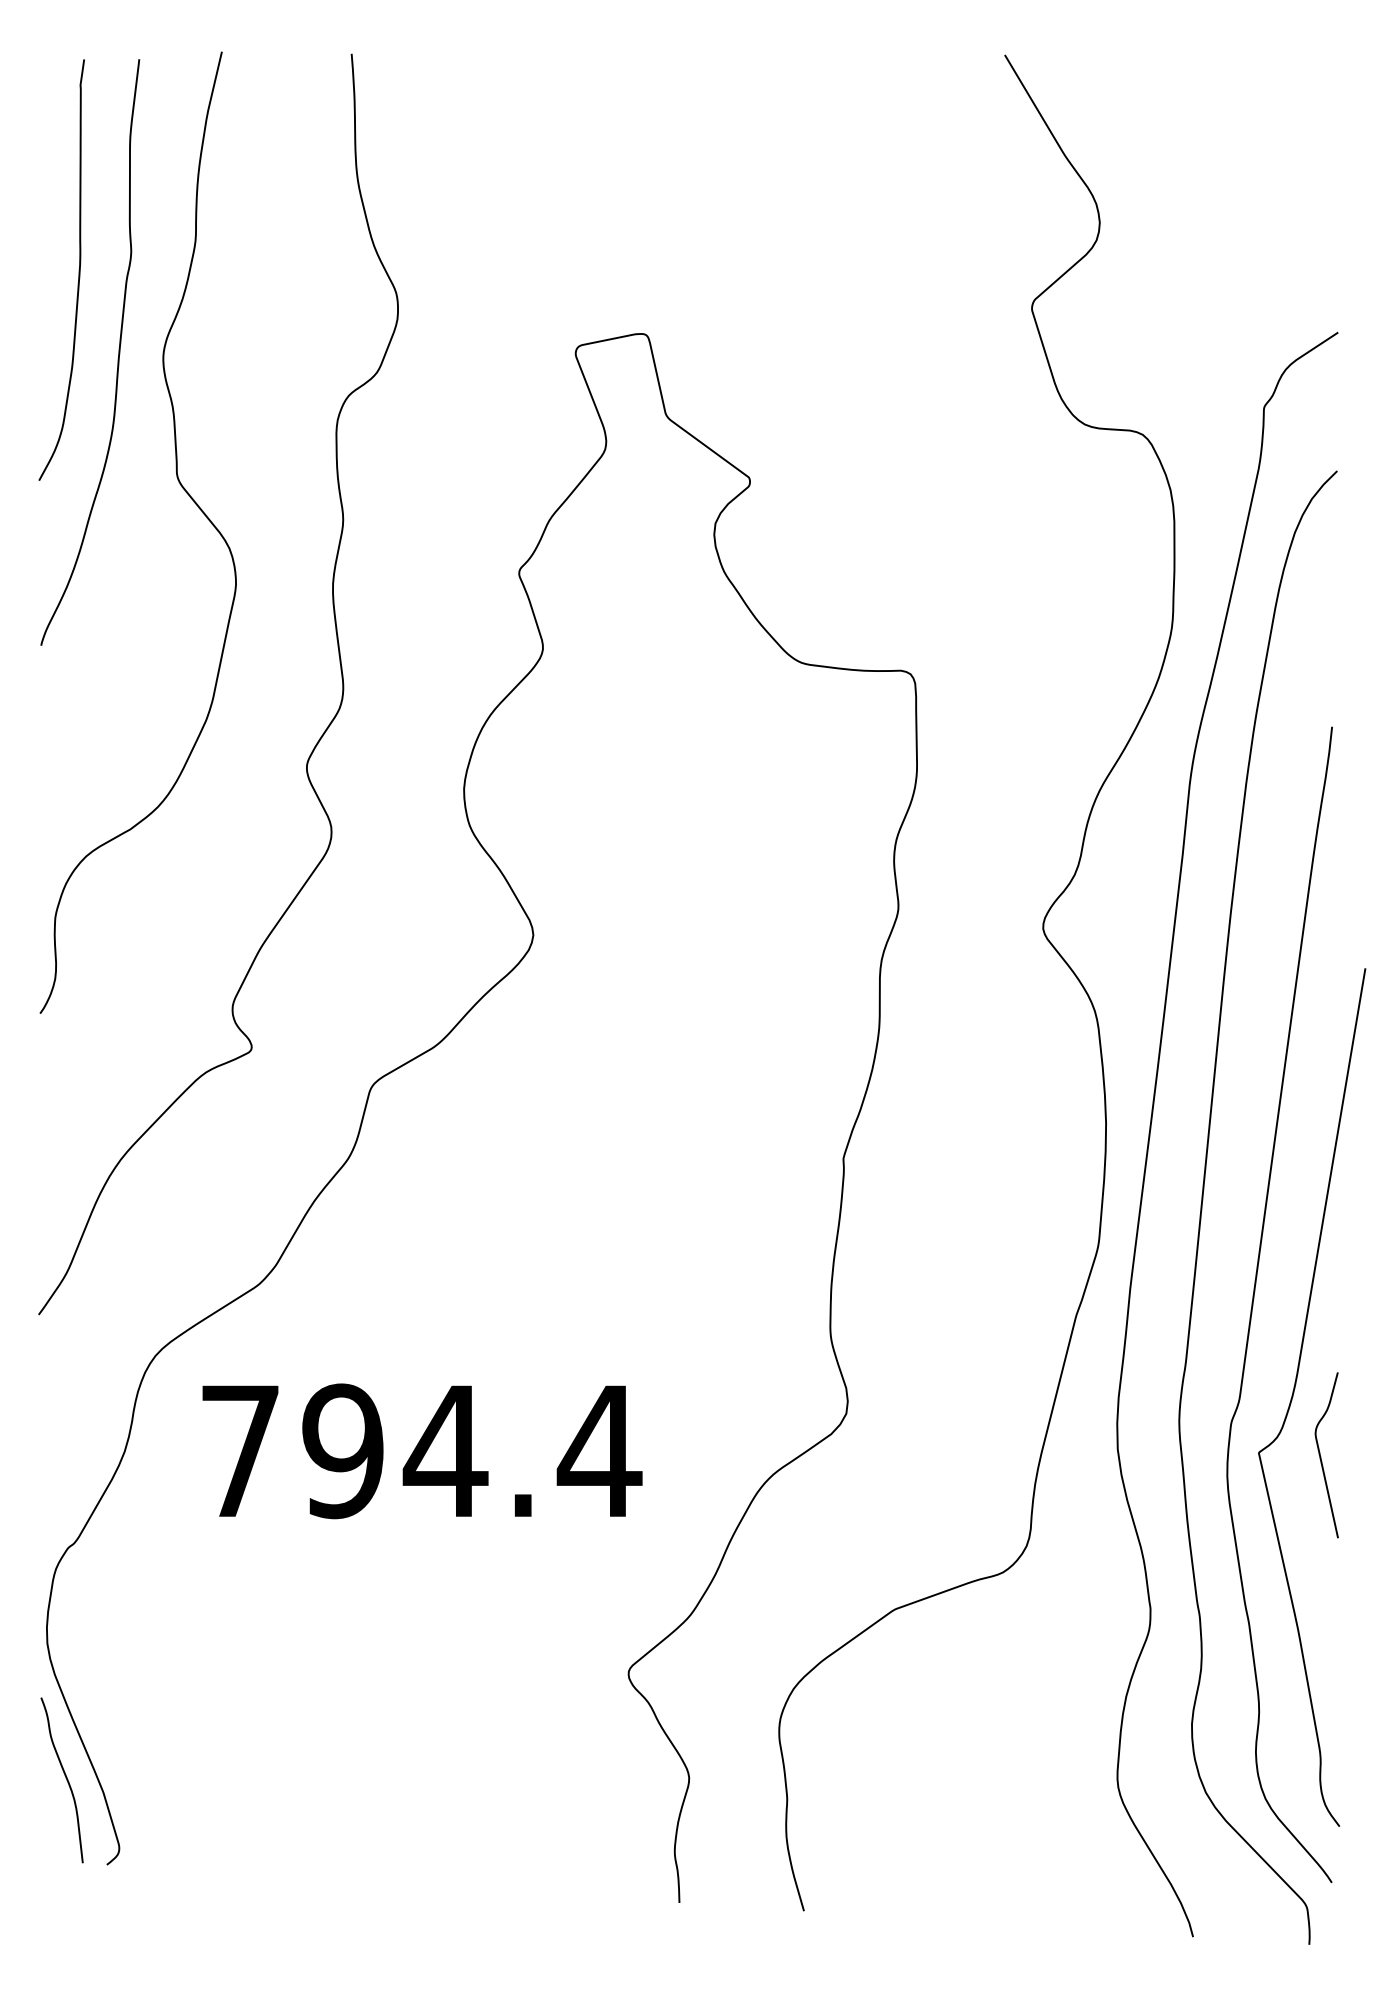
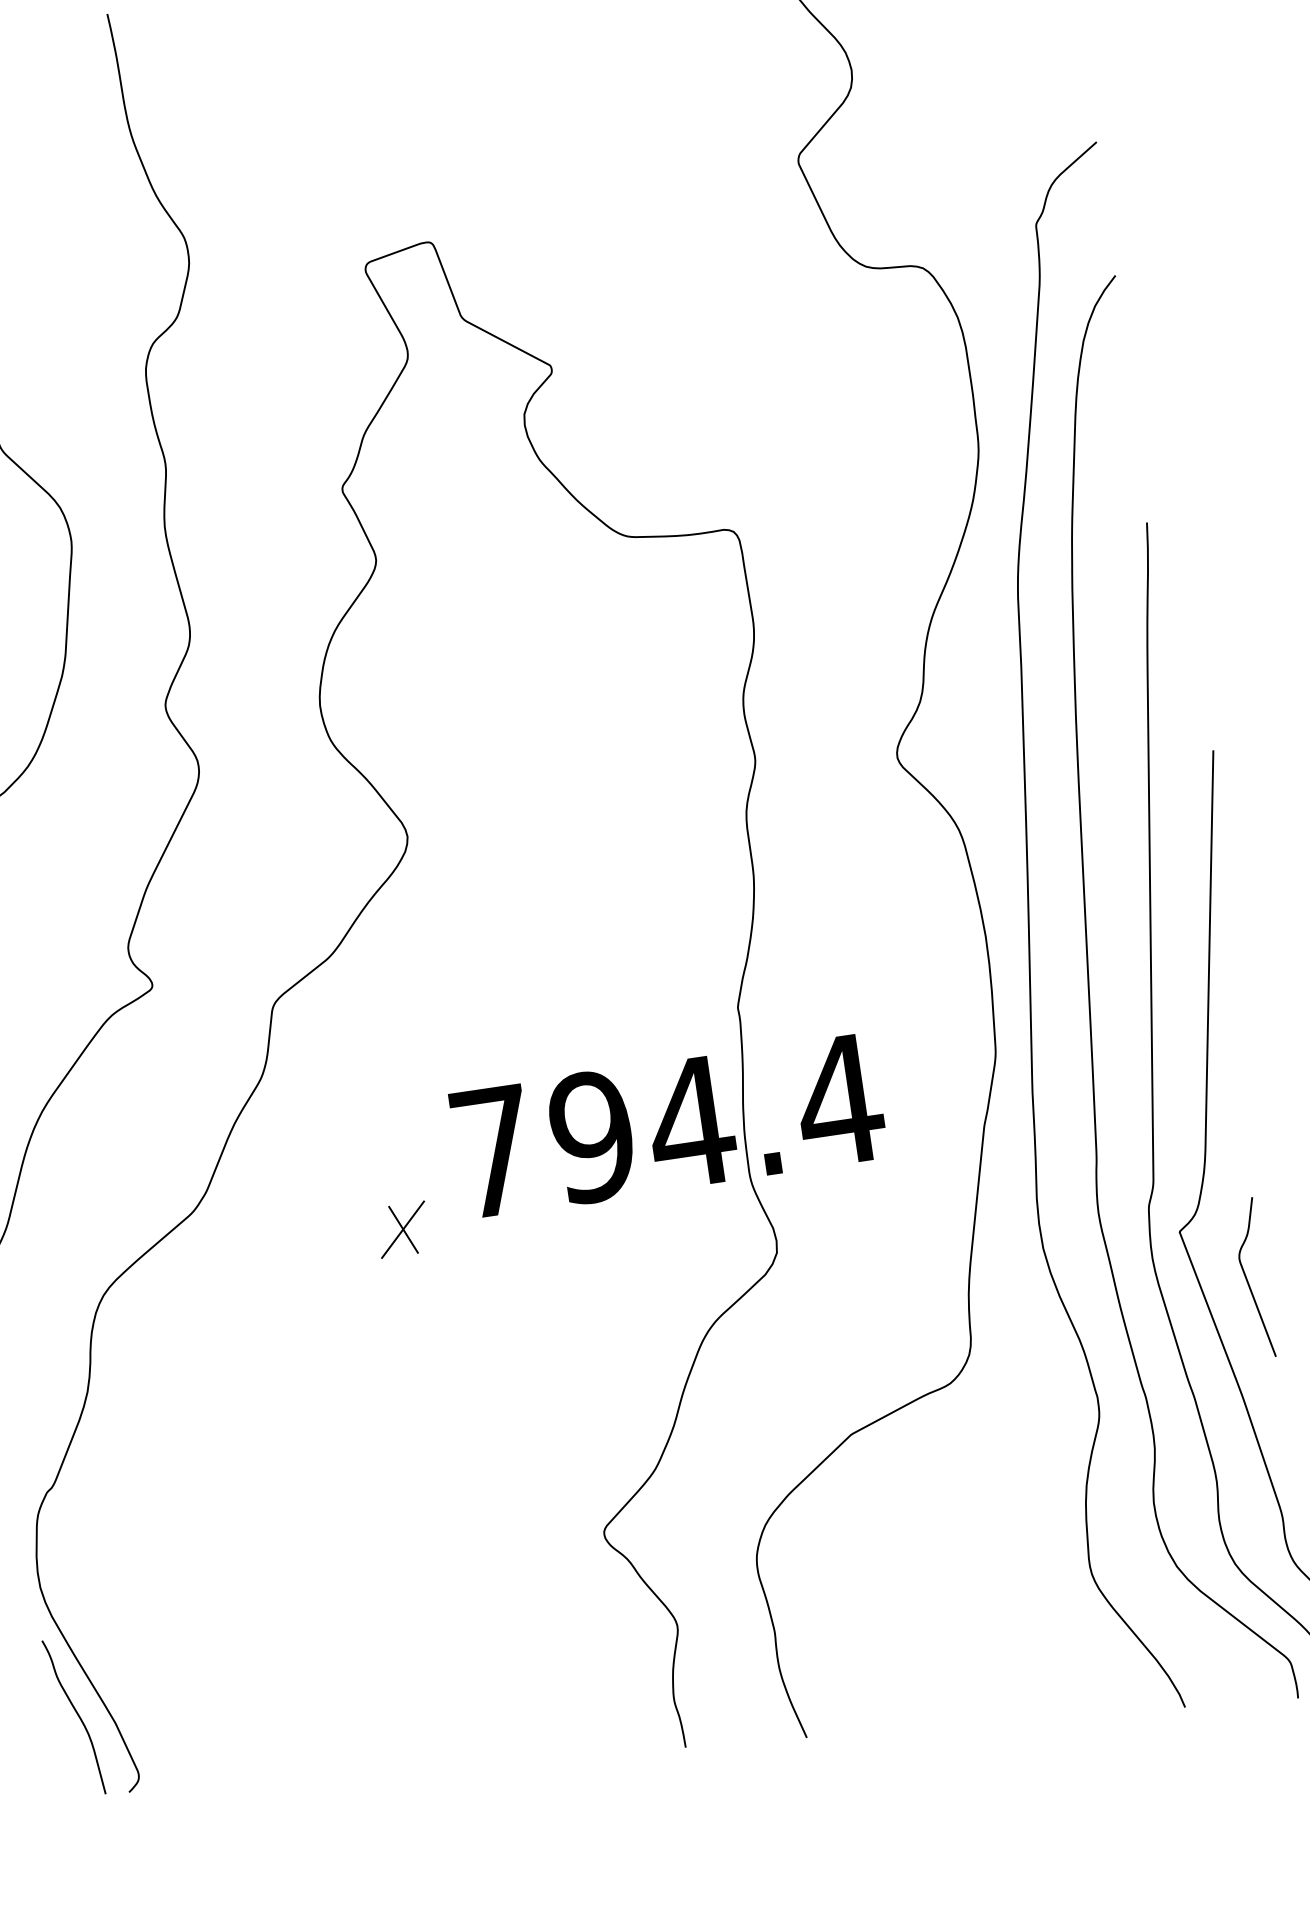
part: (469, 1333) -> (402, 1229), added
text: (422, 1451) -> (668, 1126), moved
curve: (1321, 1456) -> (1248, 1280), moved

